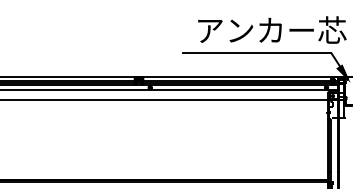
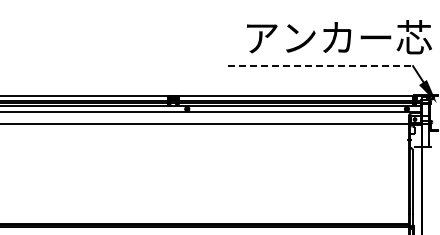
line: (257, 53) -> (321, 66), solid -> dashed

